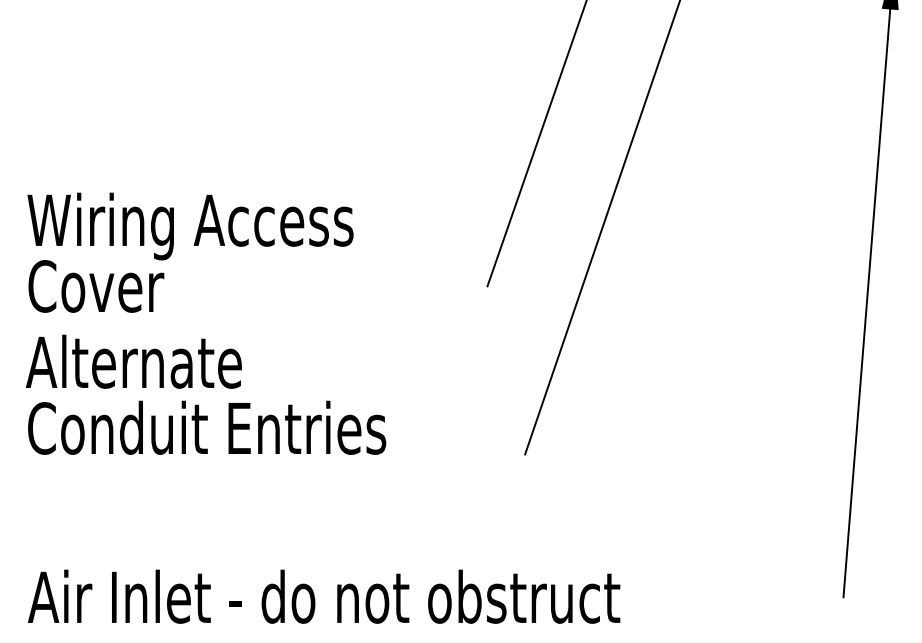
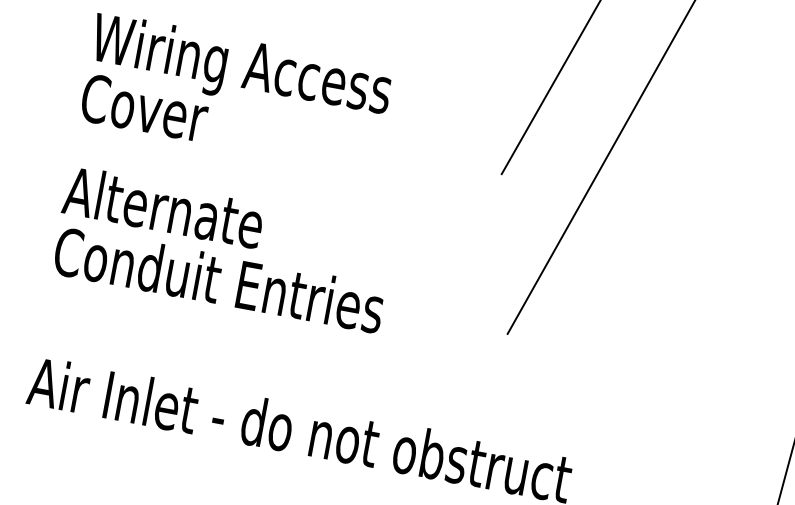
text: (206, 394) -> (224, 249), moved

